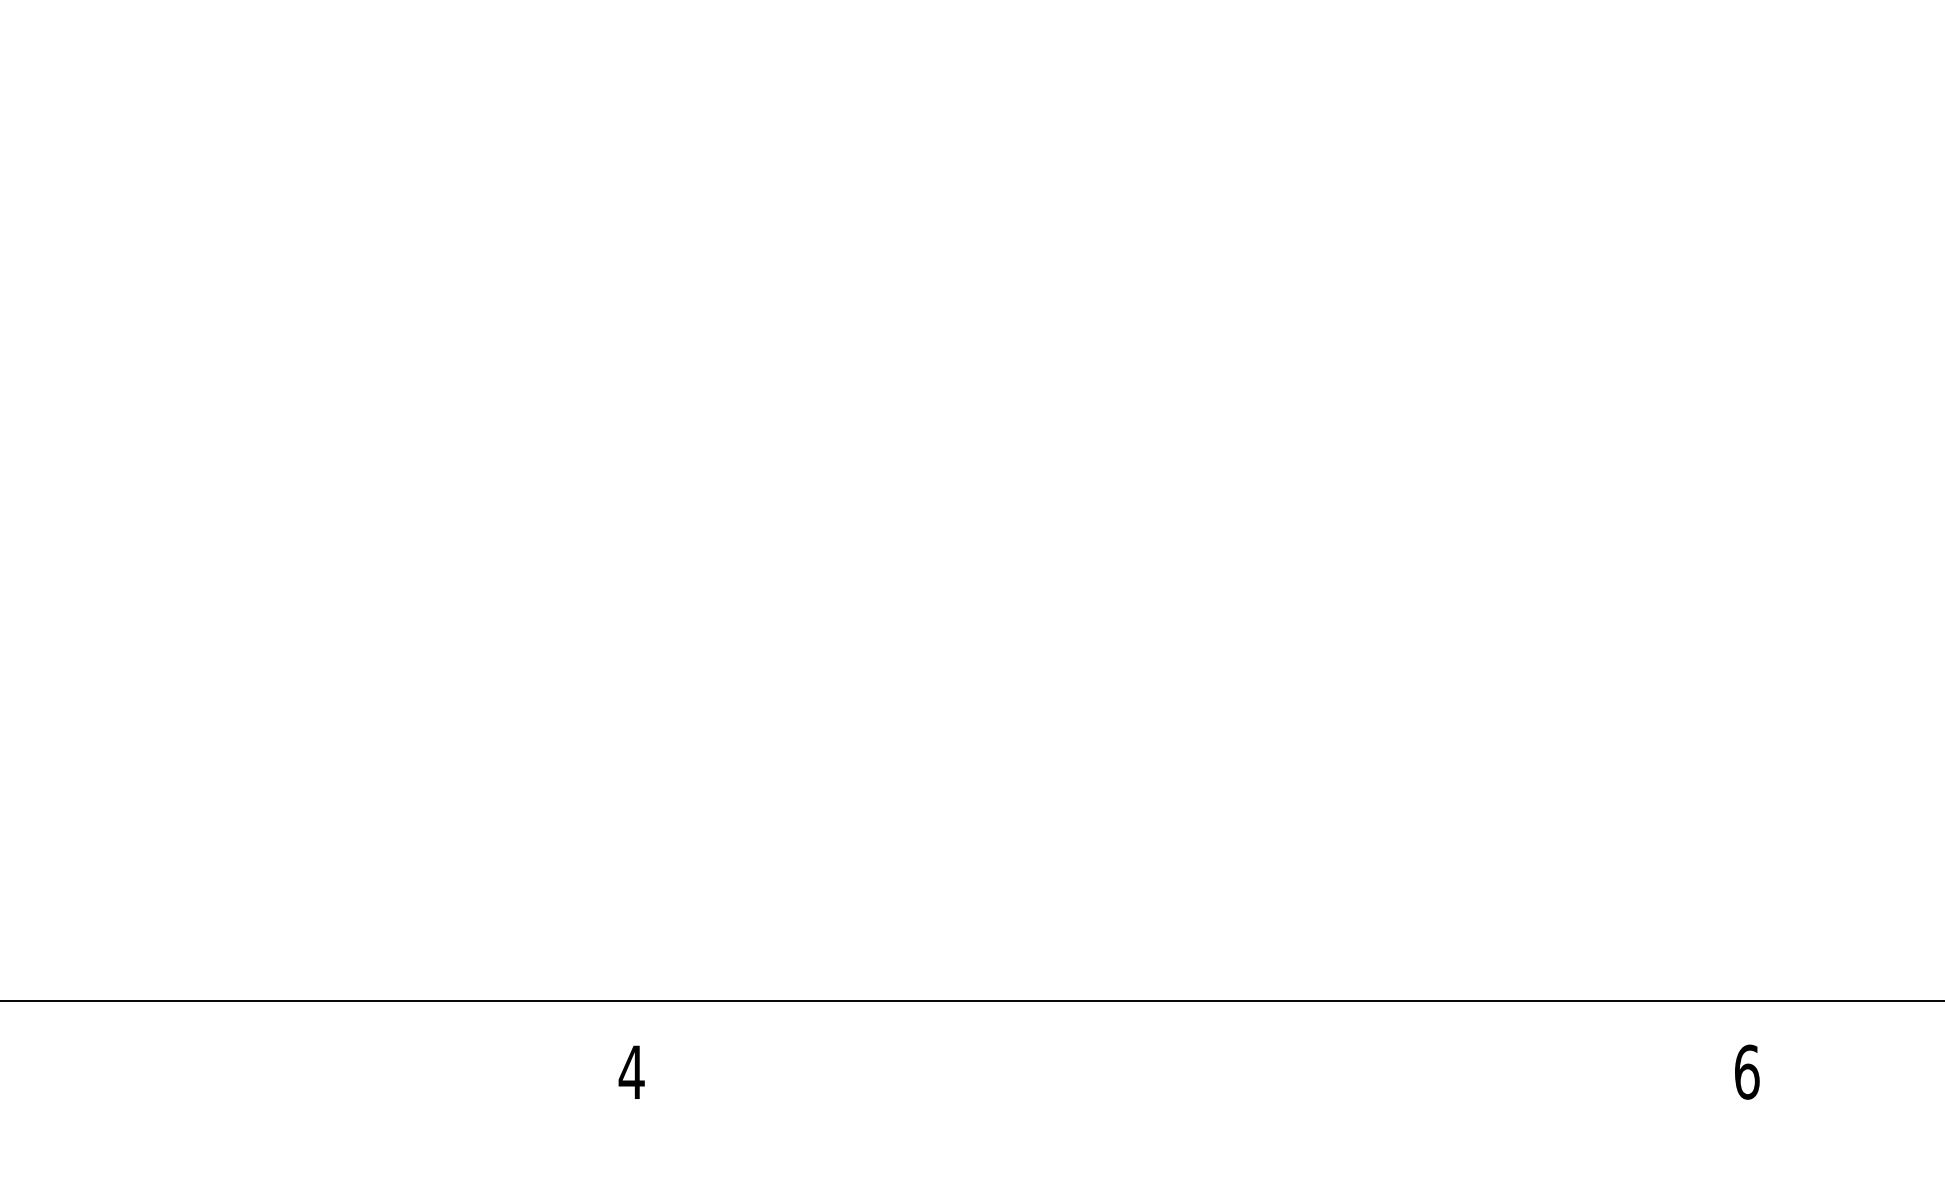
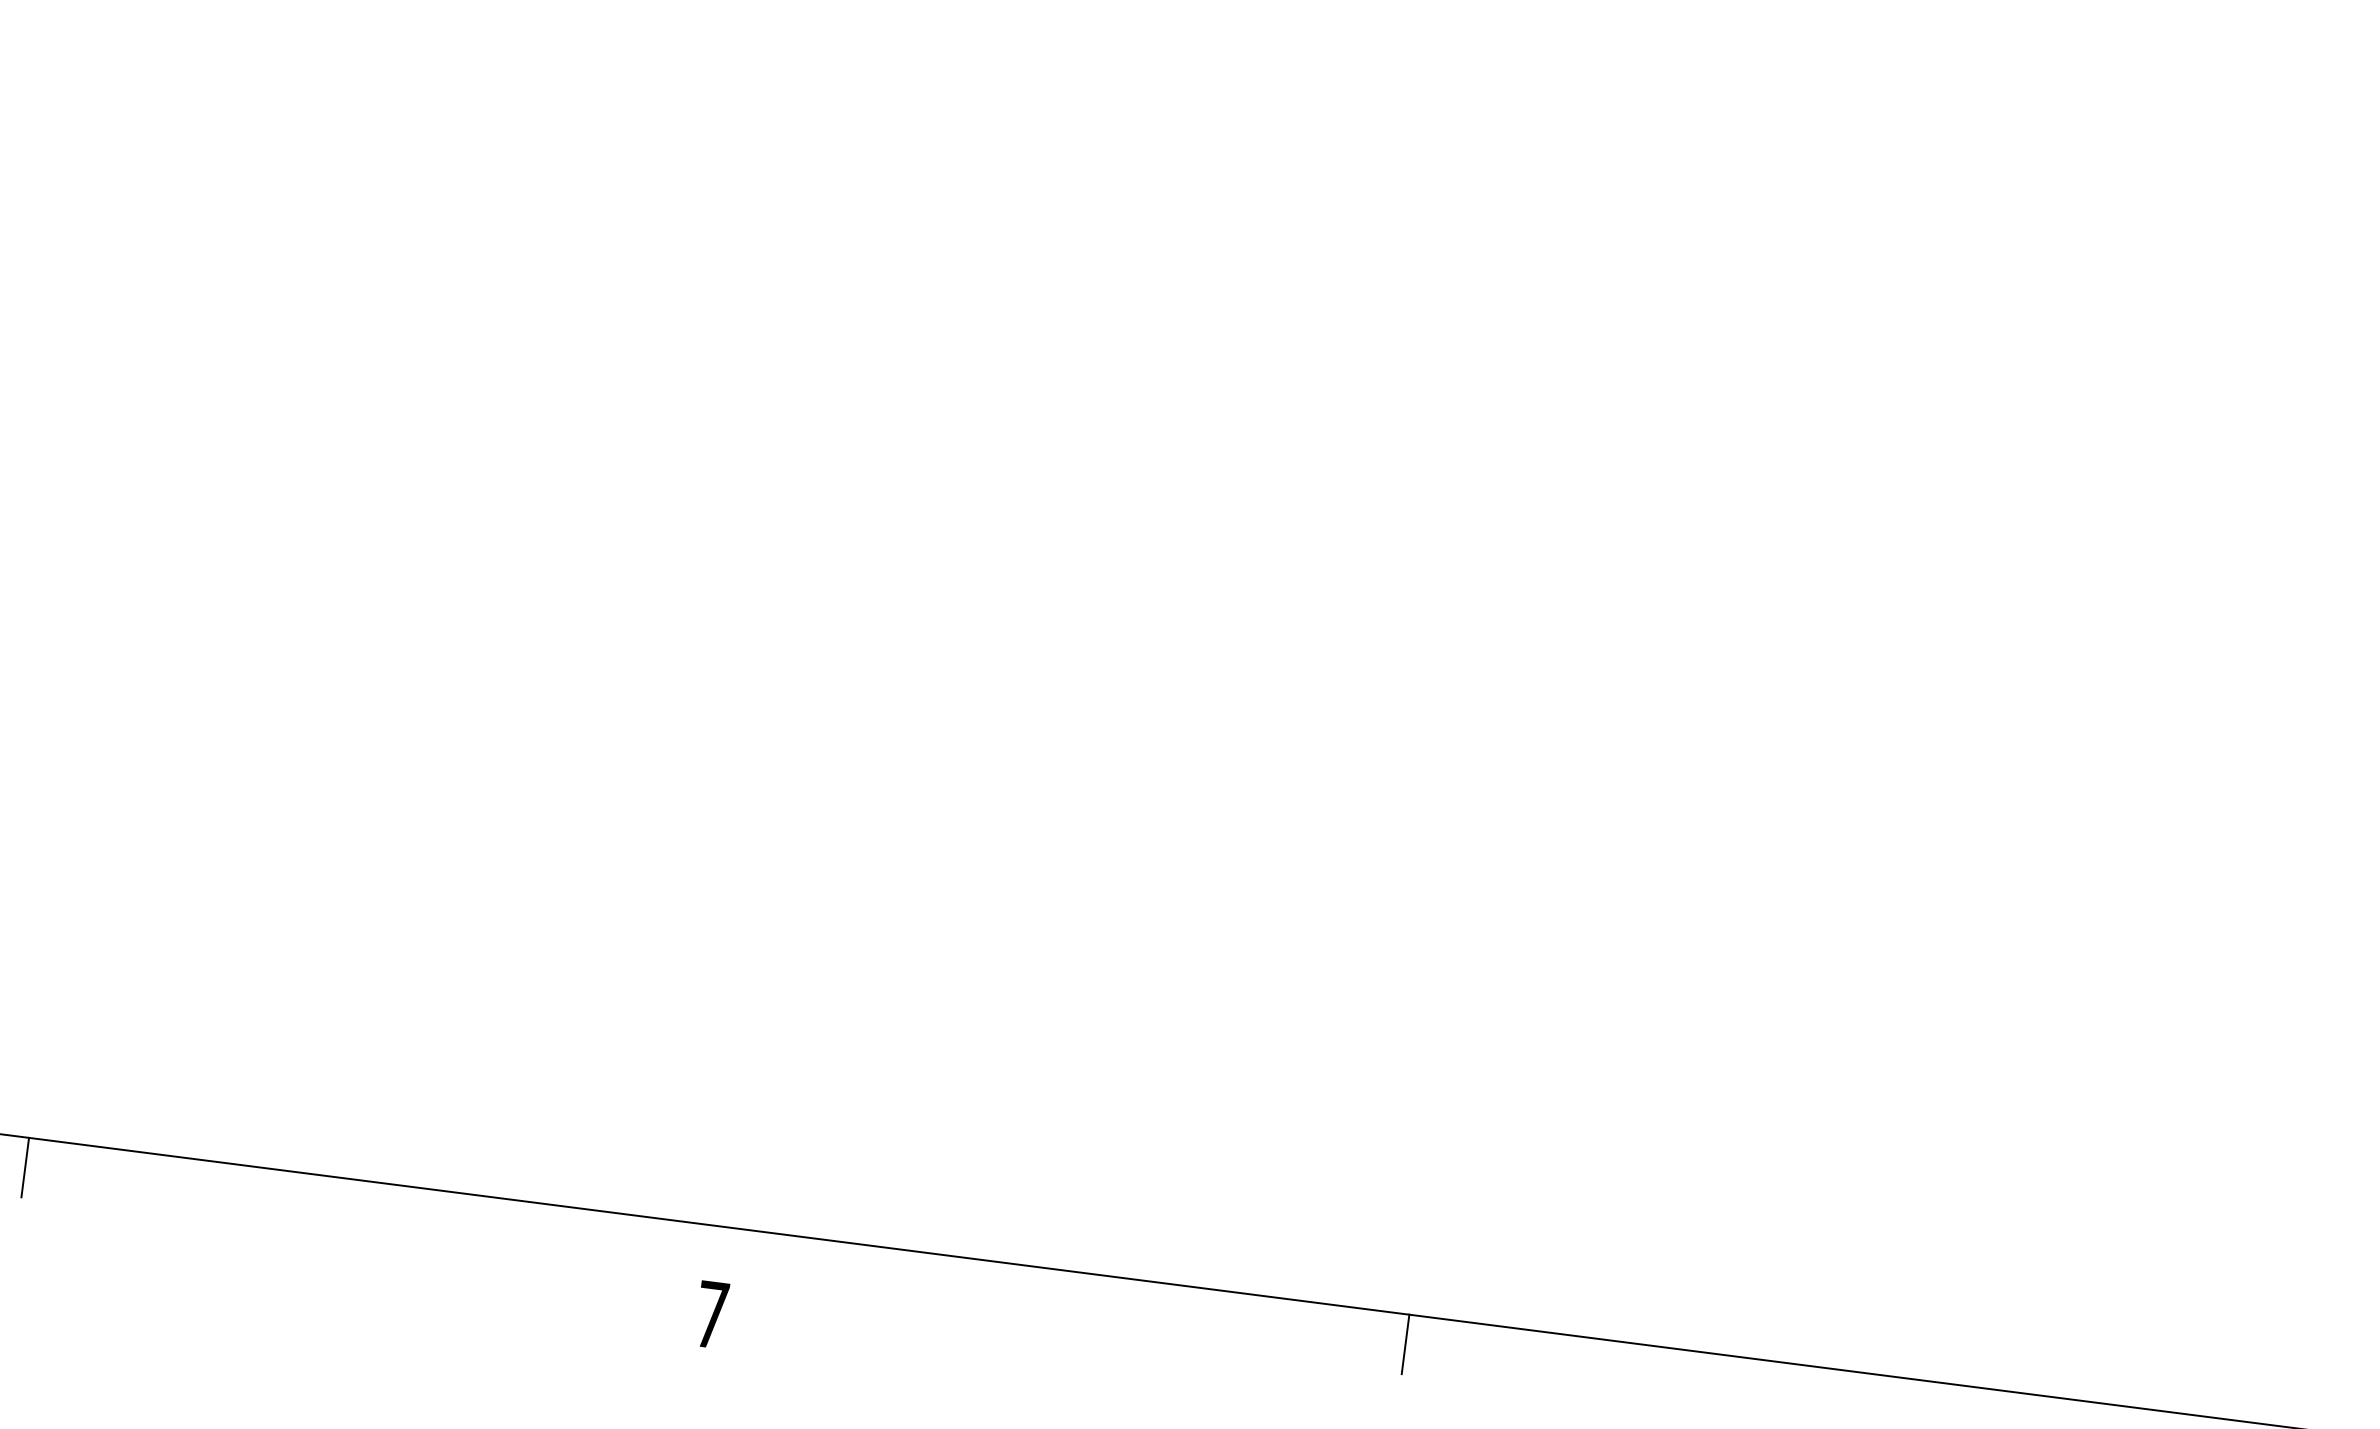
line: (68, 1024) -> (24, 1166), added
line: (1188, 1024) -> (1405, 1343), added
text: (631, 1071) -> (711, 1313), 4 -> 7

